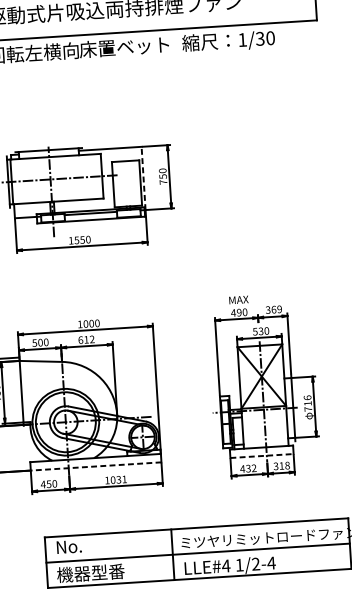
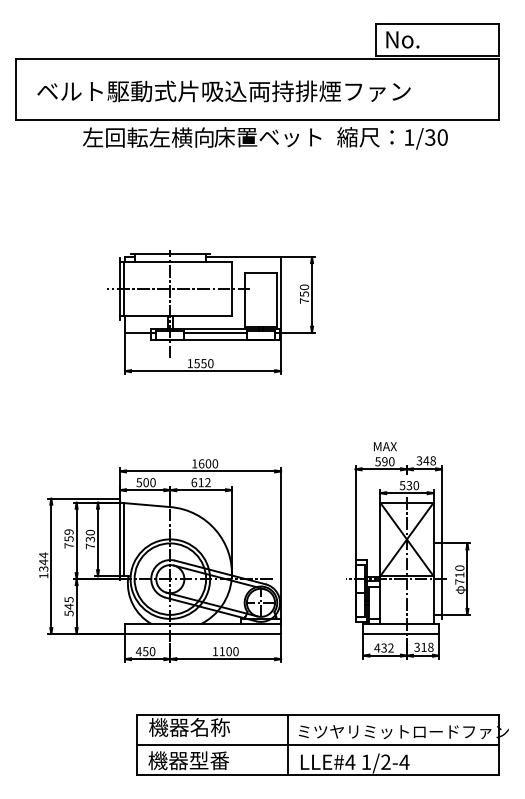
line: (143, 178) -> (281, 294), dashed -> solid
text: (276, 309) -> (429, 460), 369 -> 348
text: (233, 312) -> (378, 461), 490 -> 590
text: (85, 323) -> (201, 463), 1000 -> 1600
line: (25, 391) -> (124, 539), added
text: (307, 397) -> (459, 567), 716 -> 710
line: (262, 456) -> (401, 634), dashed -> solid
line: (95, 466) -> (202, 634), dashed -> solid
text: (118, 479) -> (228, 651), 1031 -> 1100
text: (89, 545) -> (189, 727), No. -> 機器名称

